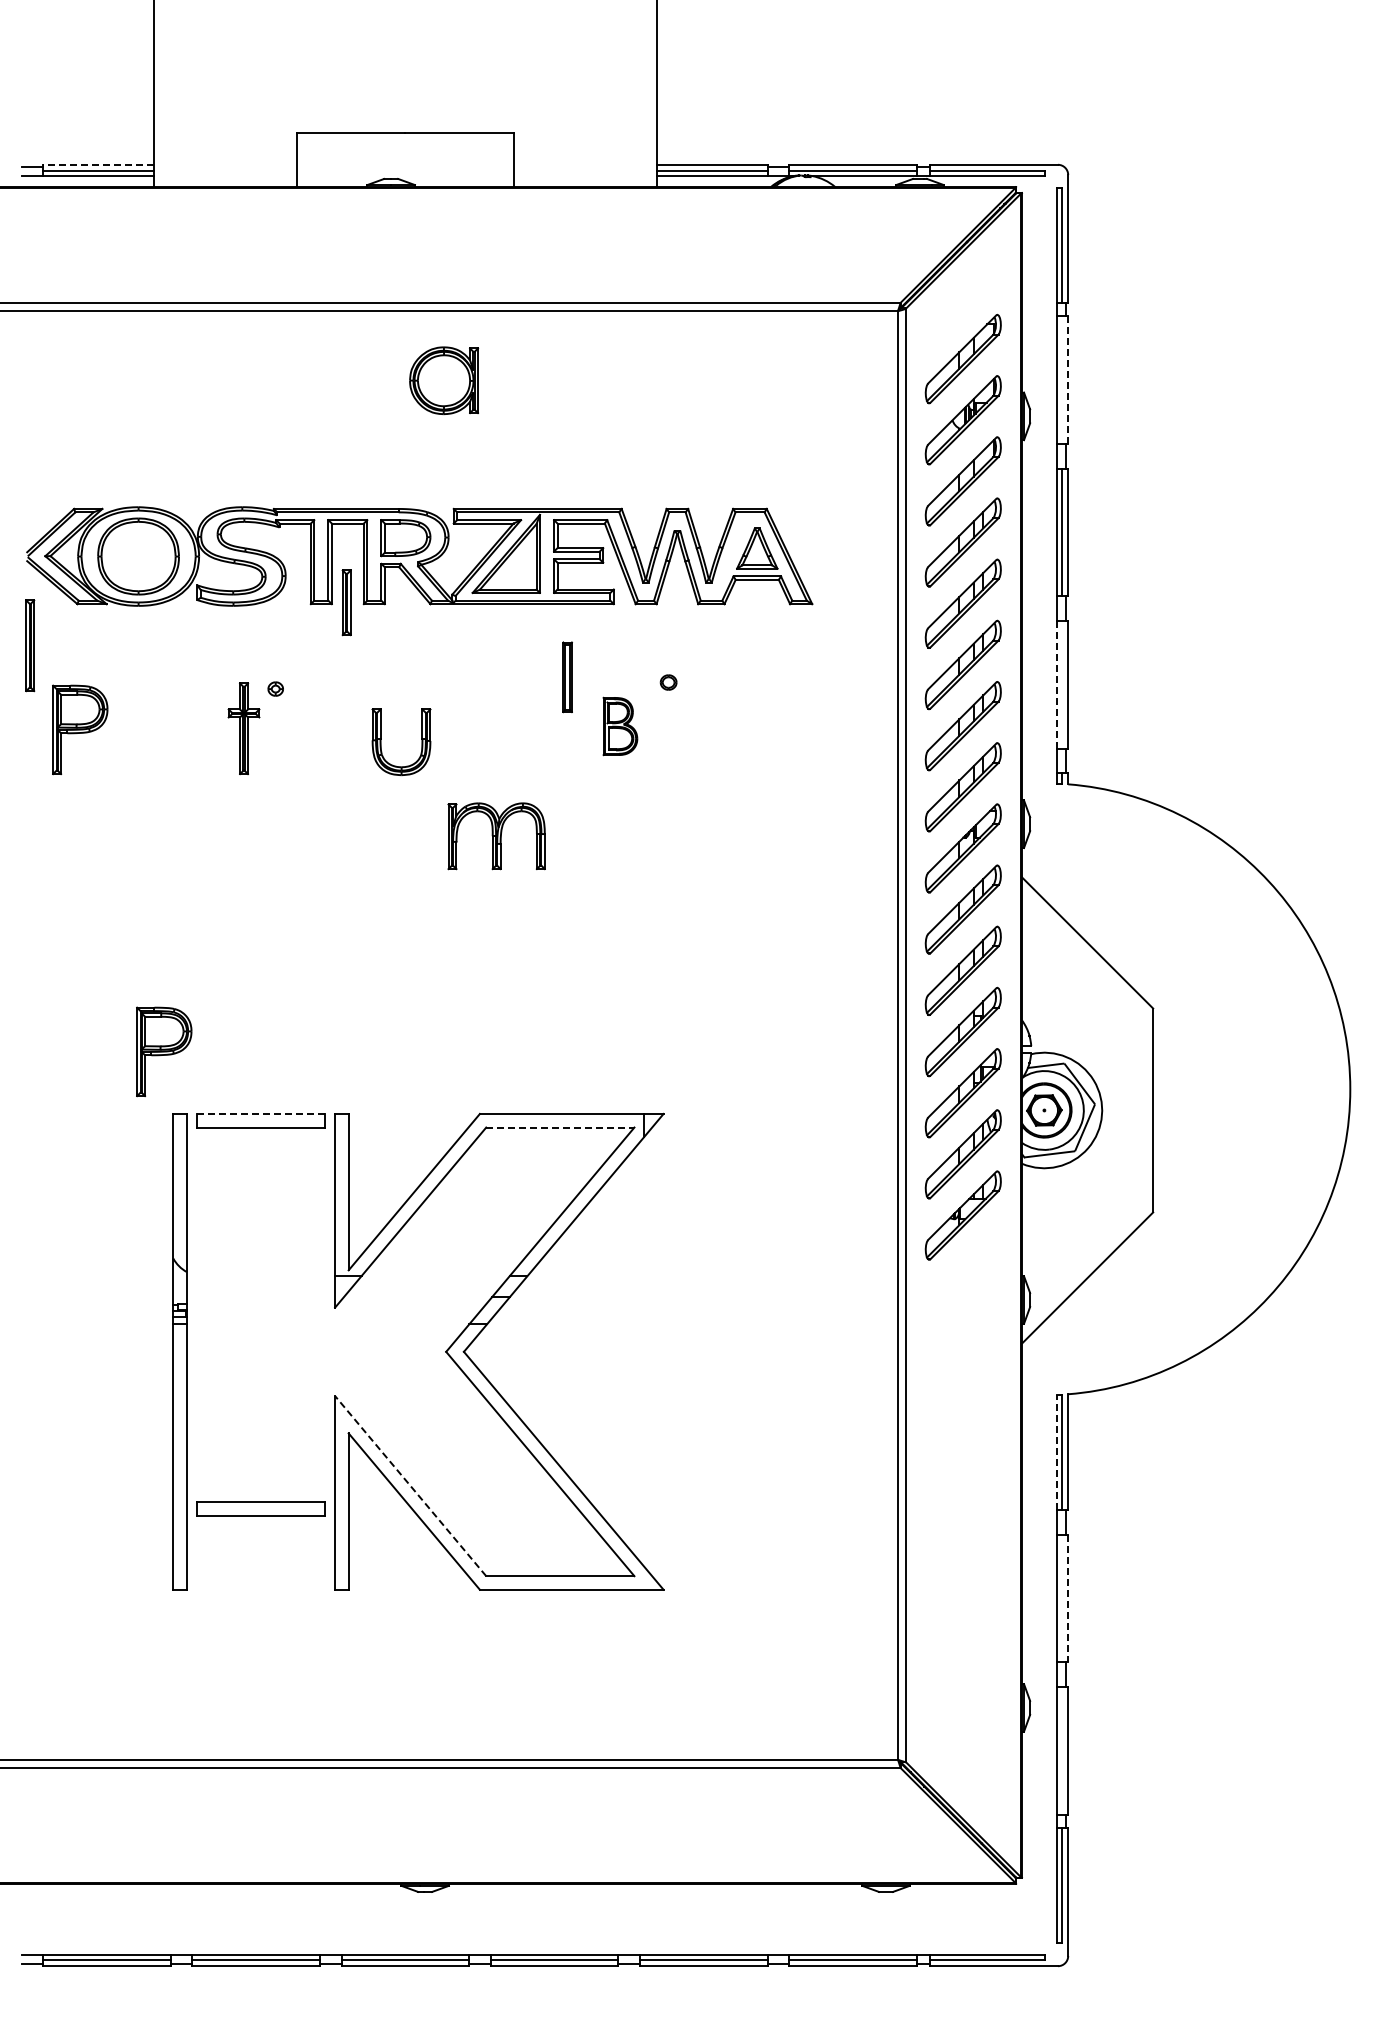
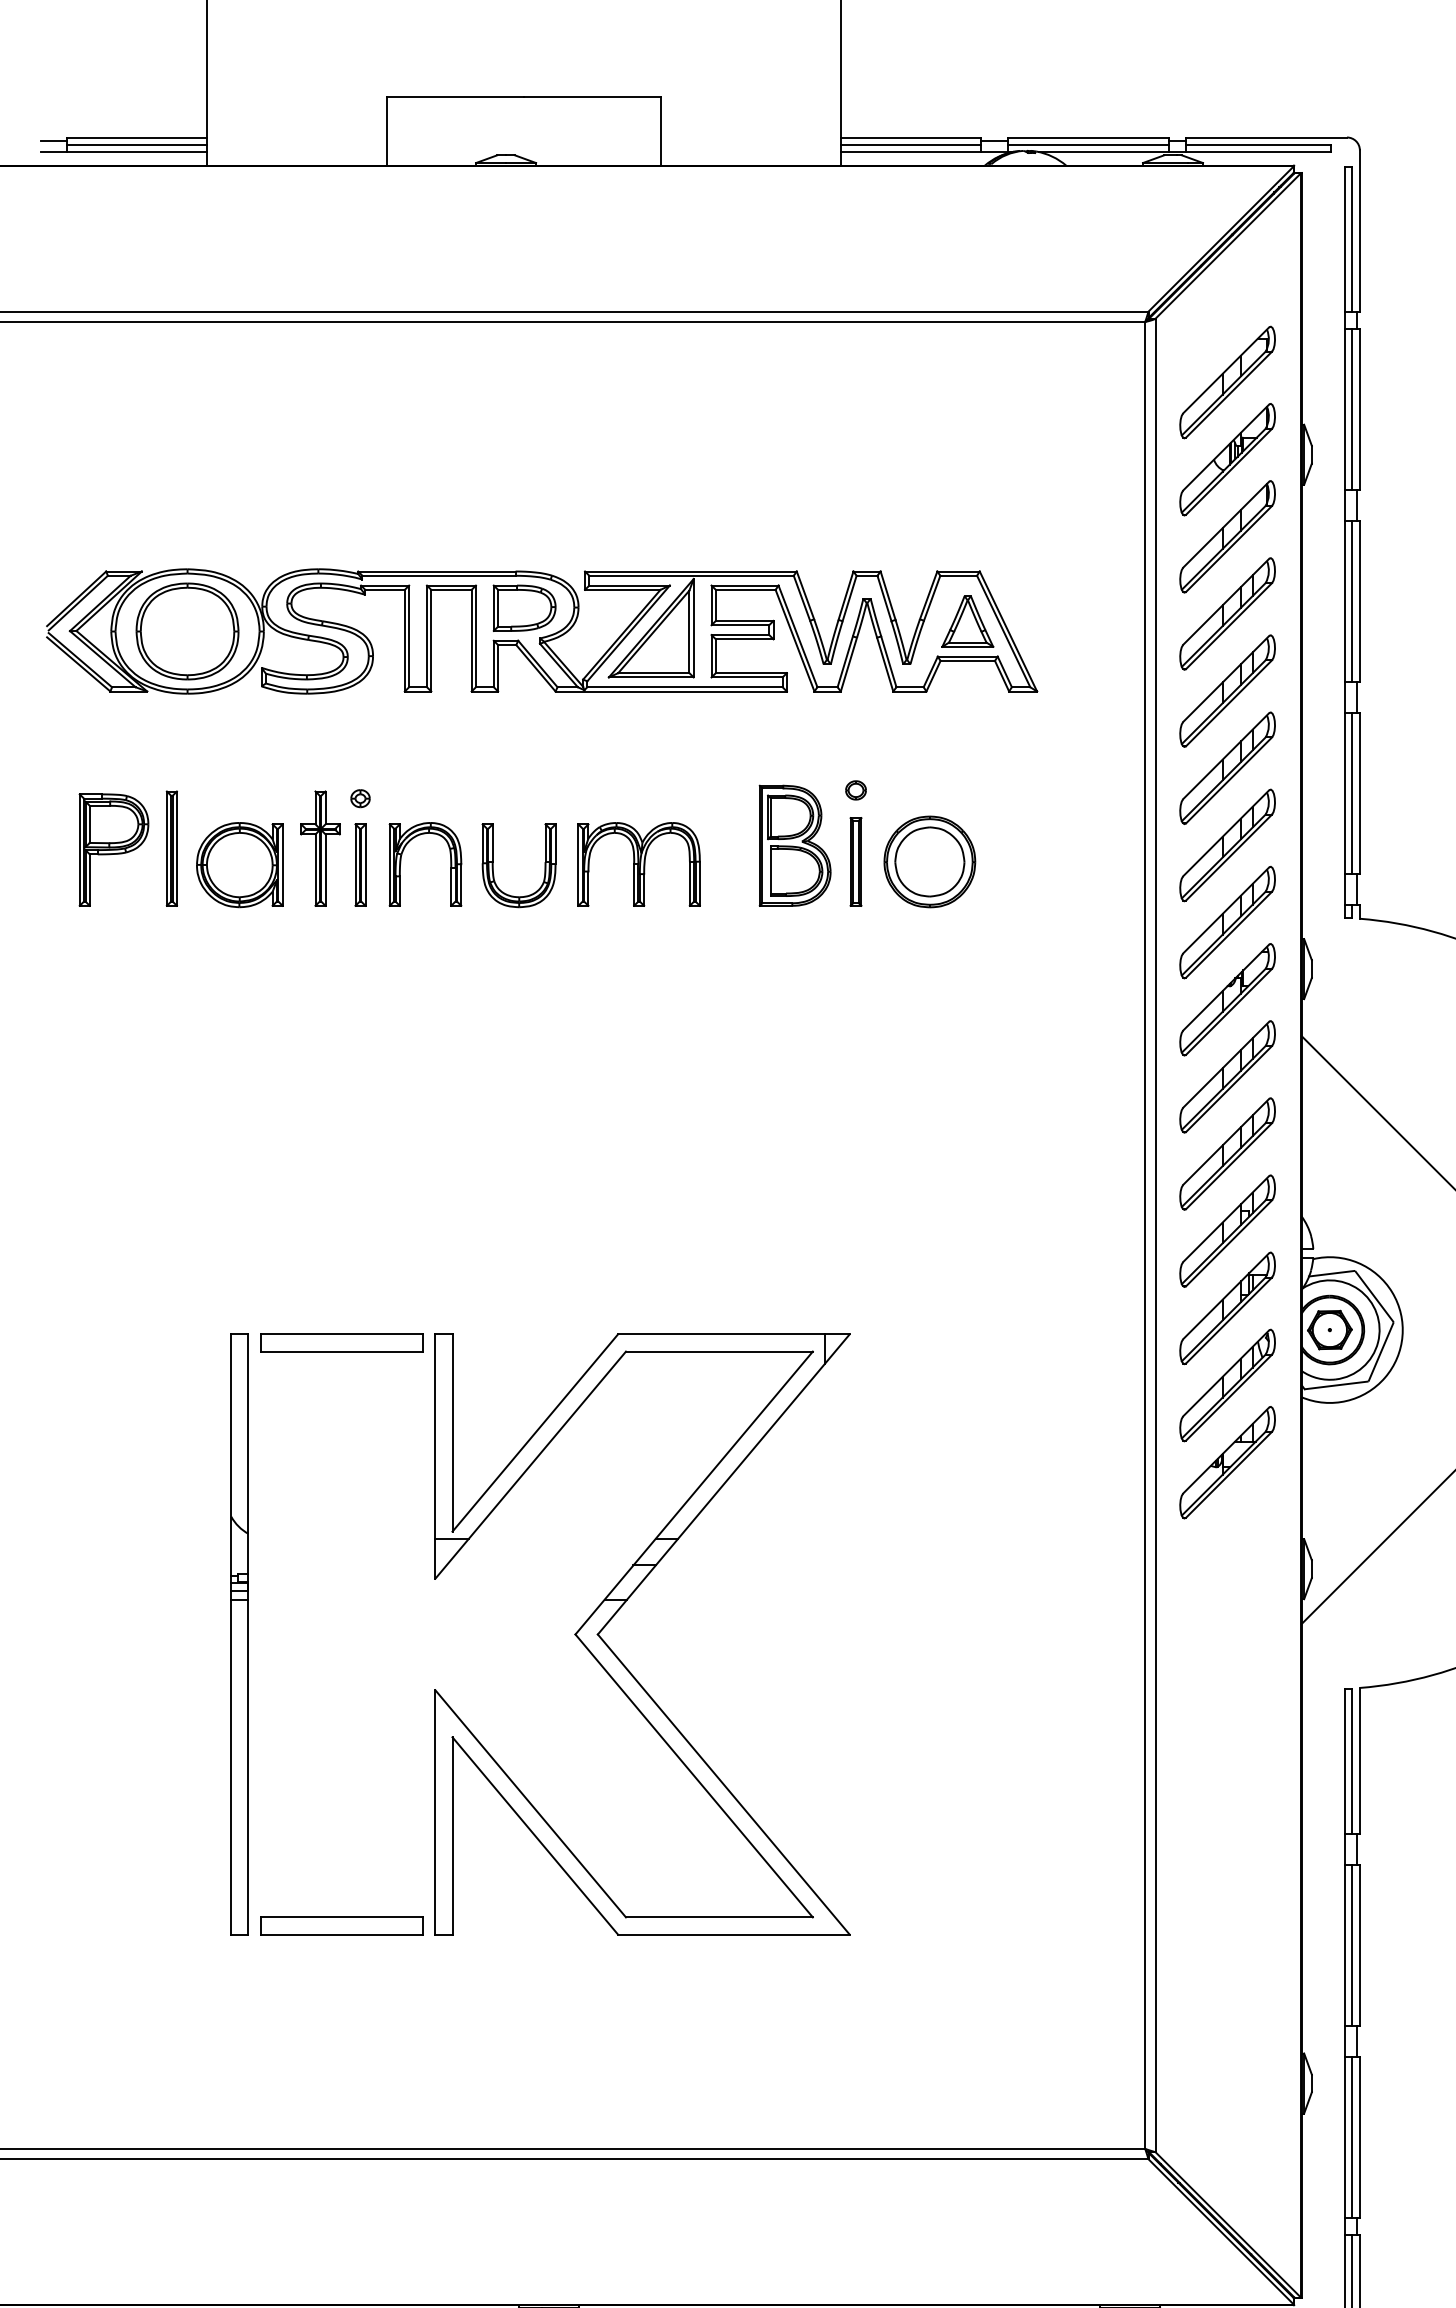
line: (98, 164) -> (136, 137), dashed -> solid
part: (444, 380) -> (240, 864), moved
line: (1062, 380) -> (1352, 409), added
line: (1068, 380) -> (1360, 409), dashed -> solid
part: (346, 602) -> (360, 864), moved
part: (30, 645) -> (172, 848), moved
part: (567, 677) -> (855, 862), moved
line: (1056, 684) -> (1345, 792), dashed -> solid
line: (1062, 684) -> (1352, 792), added
part: (620, 726) -> (795, 845), size x1.67
part: (727, 739) -> (930, 862), added
part: (308, 740) -> (401, 863), added
part: (496, 836) -> (638, 864), moved
part: (164, 1051) -> (220, 1255), removed
line: (261, 1113) -> (342, 1333), dashed -> solid
line: (560, 1127) -> (719, 1351), dashed -> solid
line: (1056, 1452) -> (1345, 1761), dashed -> solid
line: (410, 1486) -> (530, 1804), dashed -> solid
part: (260, 1508) -> (341, 1925), moved
line: (1062, 1598) -> (1352, 1945), added
line: (1068, 1598) -> (1360, 1945), dashed -> solid
line: (1062, 1750) -> (1352, 2137), added

